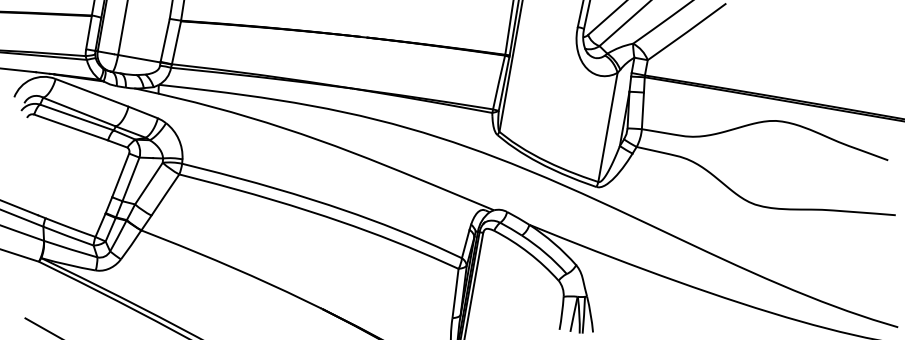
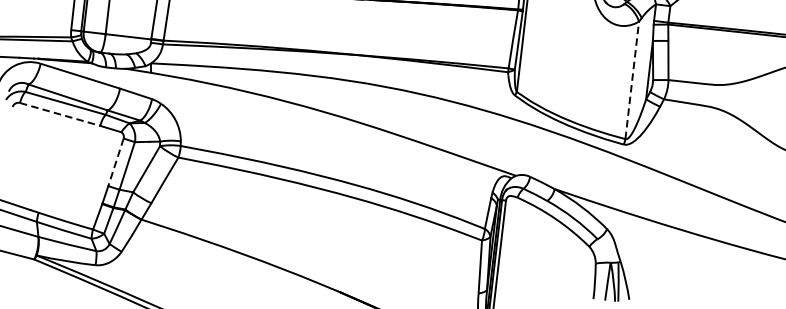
line: (608, 126) -> (632, 79), solid -> dashed
line: (71, 127) -> (60, 114), solid -> dashed
line: (120, 175) -> (115, 162), solid -> dashed

